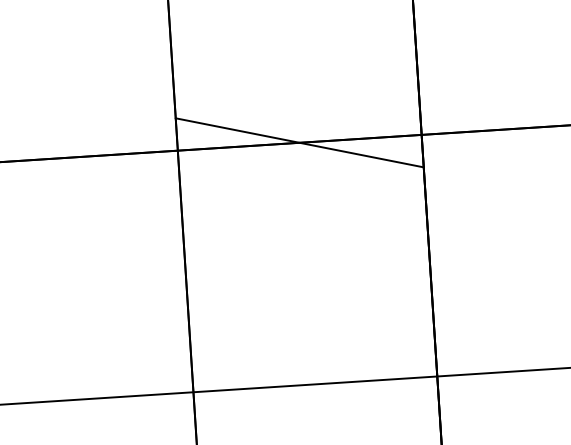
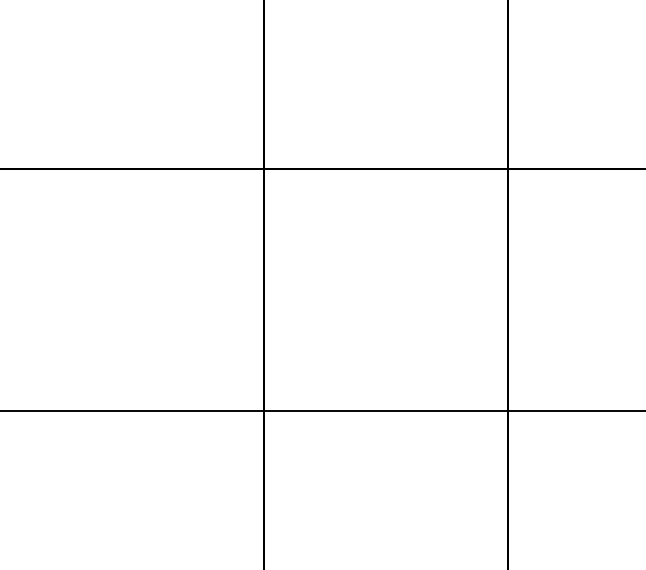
line: (299, 142) -> (386, 168), removed

